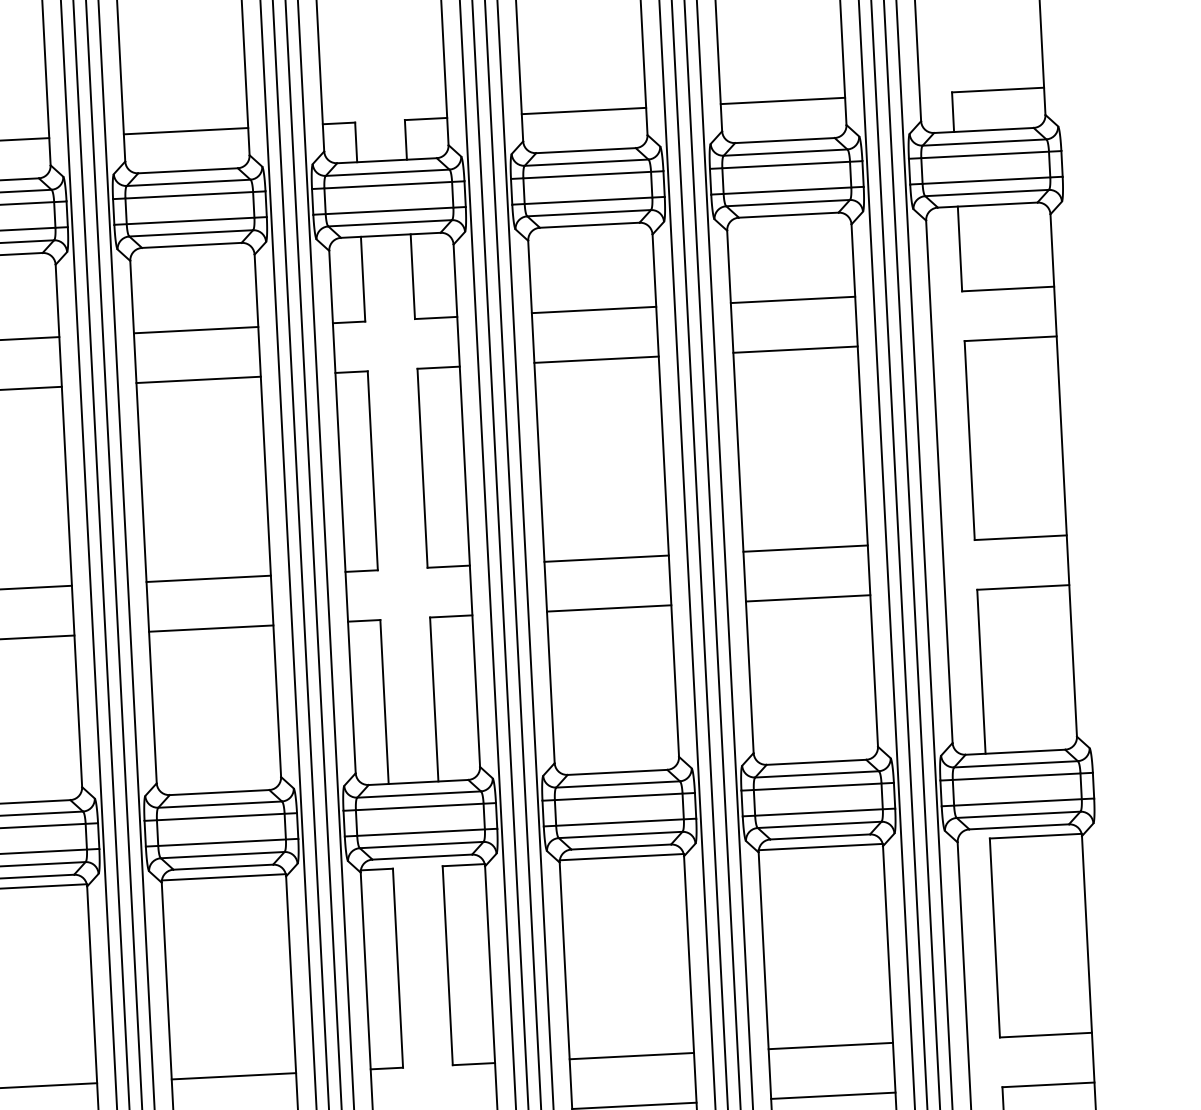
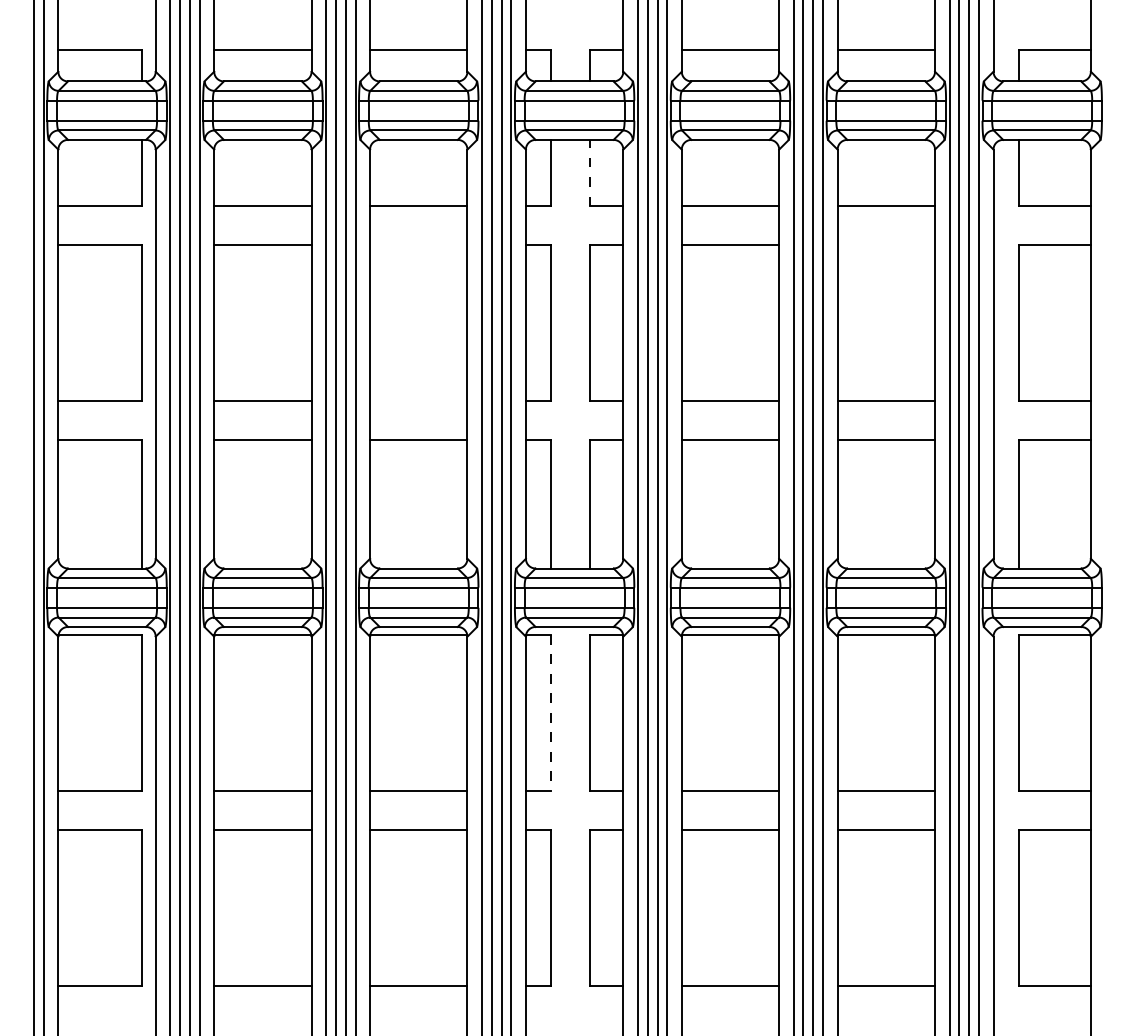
line: (413, 275) -> (590, 172), solid -> dashed
line: (795, 349) -> (886, 245), removed
line: (198, 380) -> (418, 245), removed
line: (208, 579) -> (418, 401), removed
line: (398, 967) -> (551, 712), solid -> dashed

